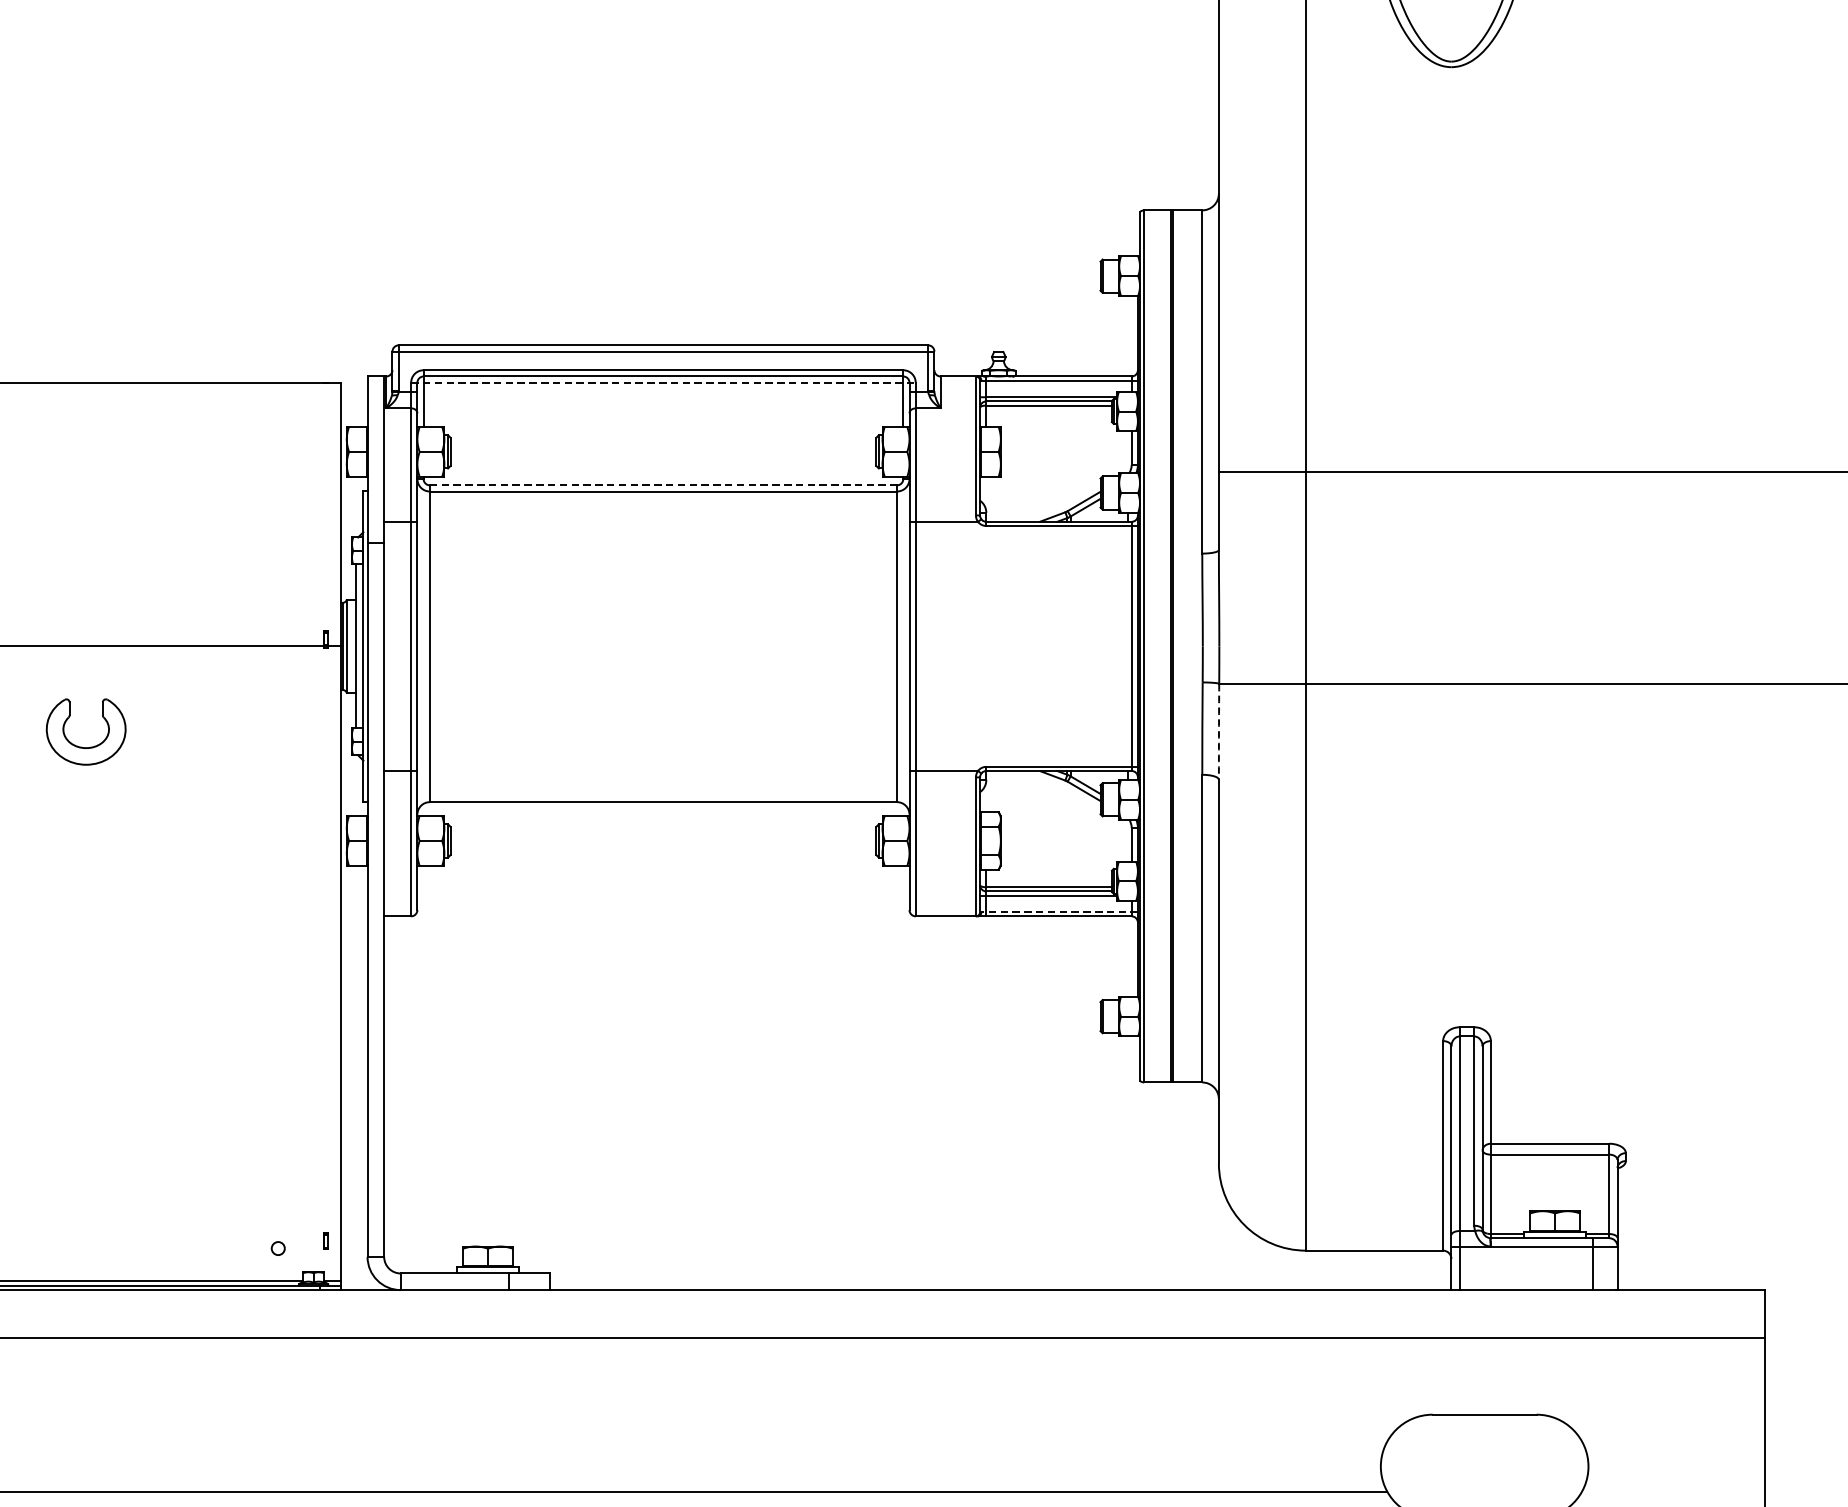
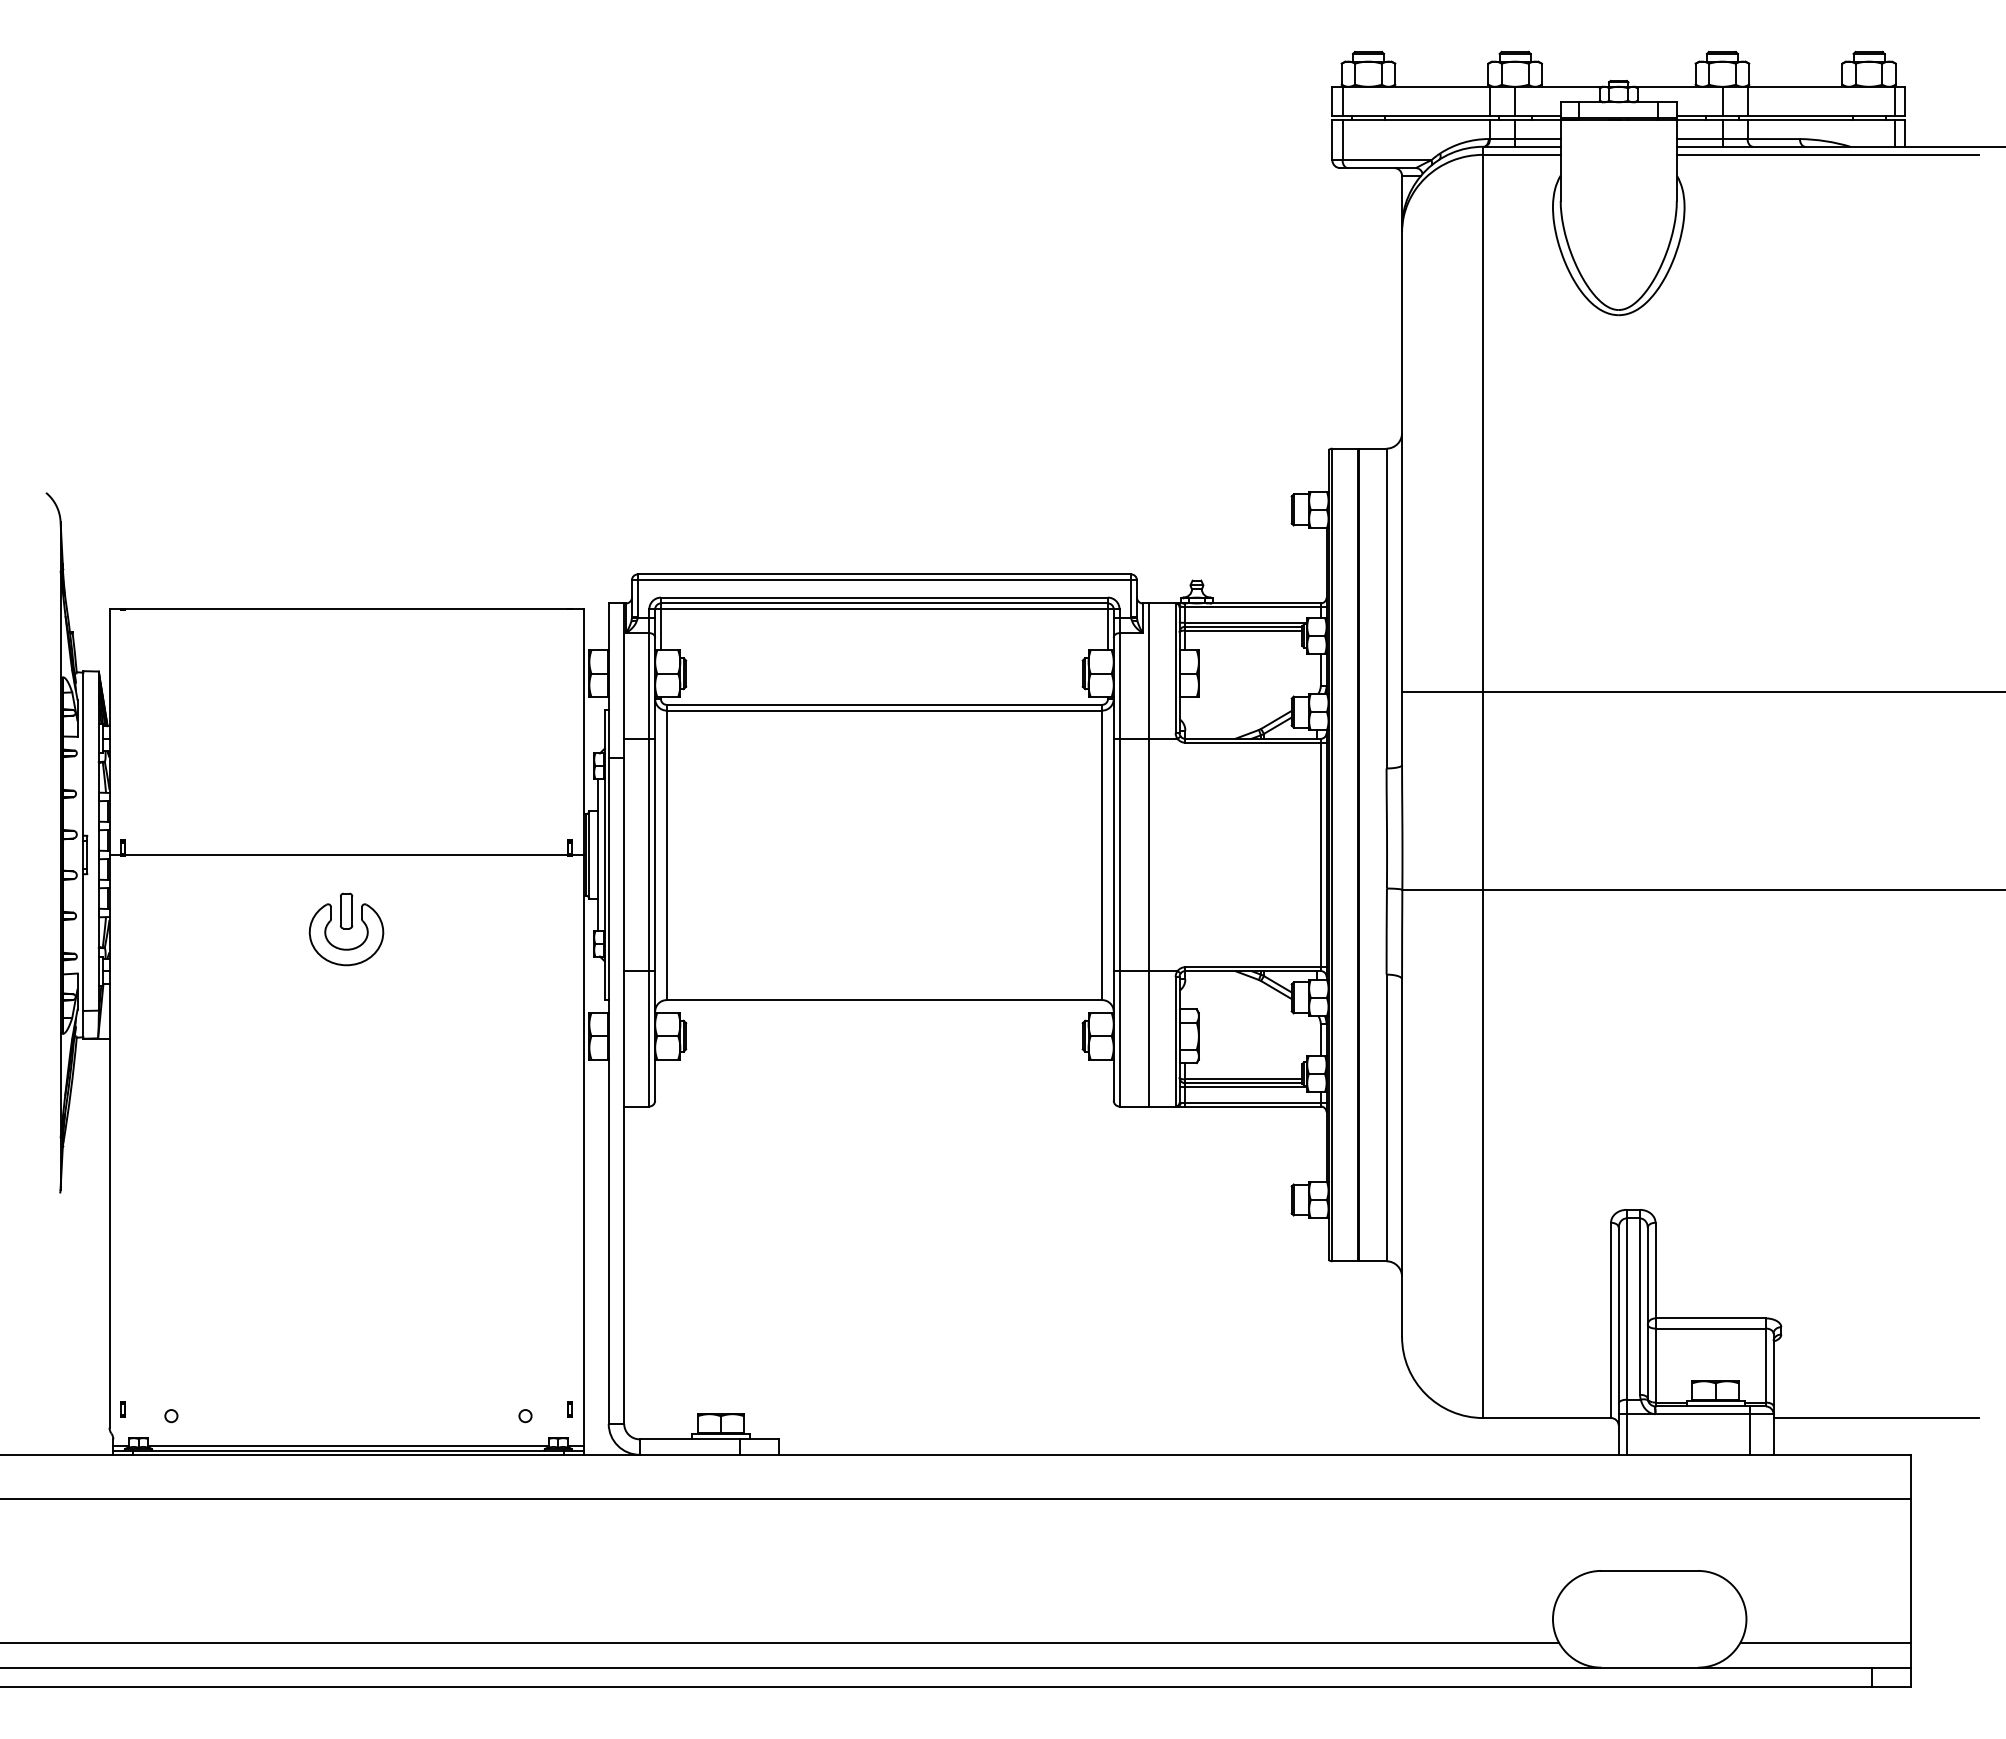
line: (663, 383) -> (884, 609), dashed -> solid
line: (663, 484) -> (884, 704), dashed -> solid
line: (946, 645) -> (1148, 854), added
part: (86, 706) -> (346, 910), added
arc: (1219, 731) -> (1402, 934), dashed -> solid
line: (1059, 912) -> (1253, 1102), dashed -> solid
line: (1726, 1251) -> (1875, 1418), added
line: (1673, 1491) -> (1825, 1642), added

